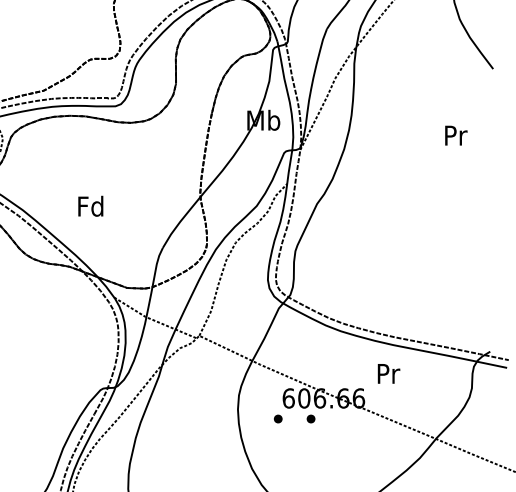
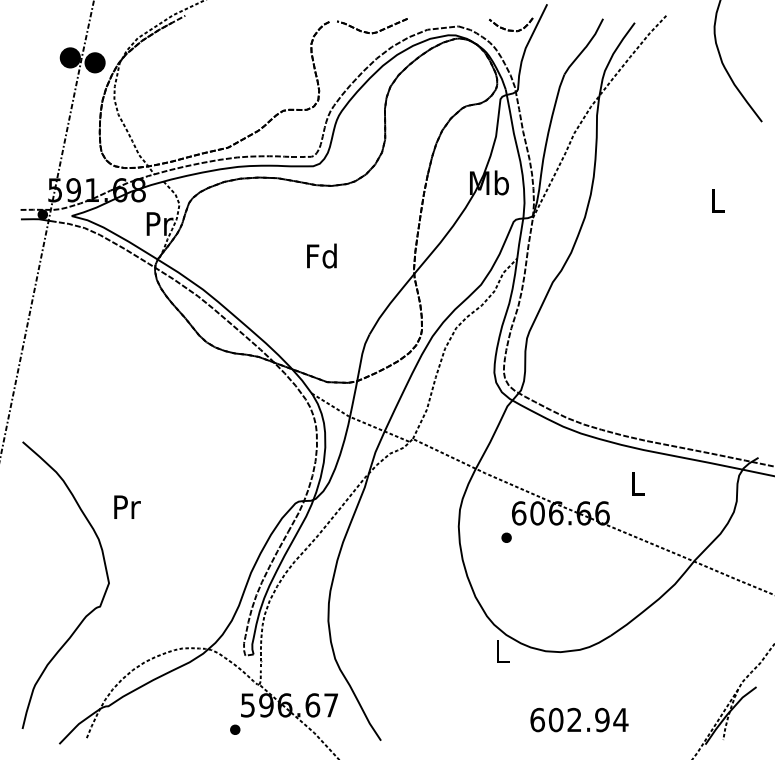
text: (456, 135) -> (718, 200), Pr -> L
text: (90, 205) -> (321, 255), moved
text: (389, 373) -> (638, 483), Pr -> L
part: (310, 418) -> (545, 537), removed

